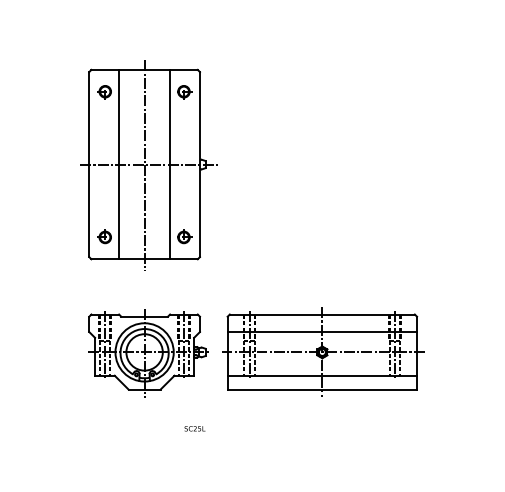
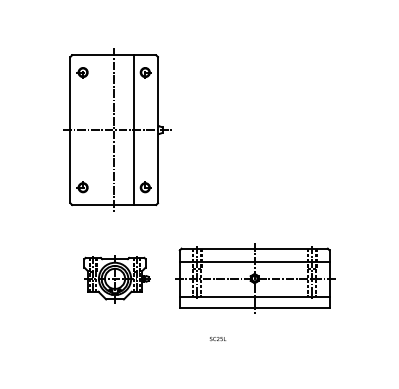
line: (119, 165) -> (94, 130), removed
part: (147, 353) -> (116, 279), size x0.7
text: (195, 429) -> (218, 339), moved

